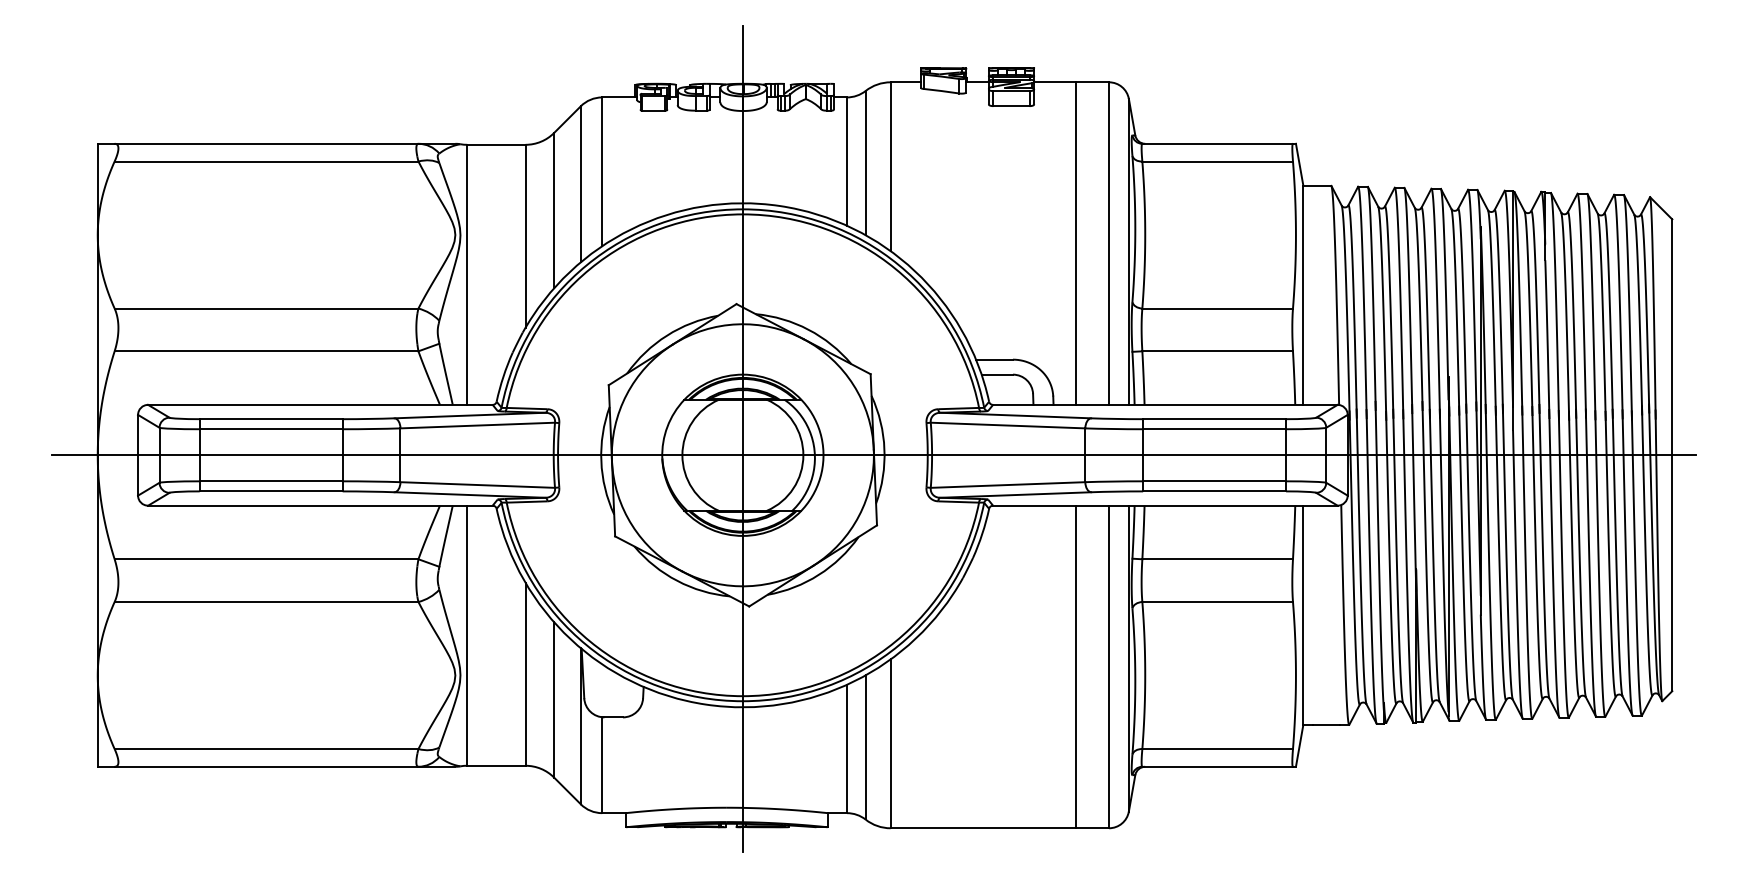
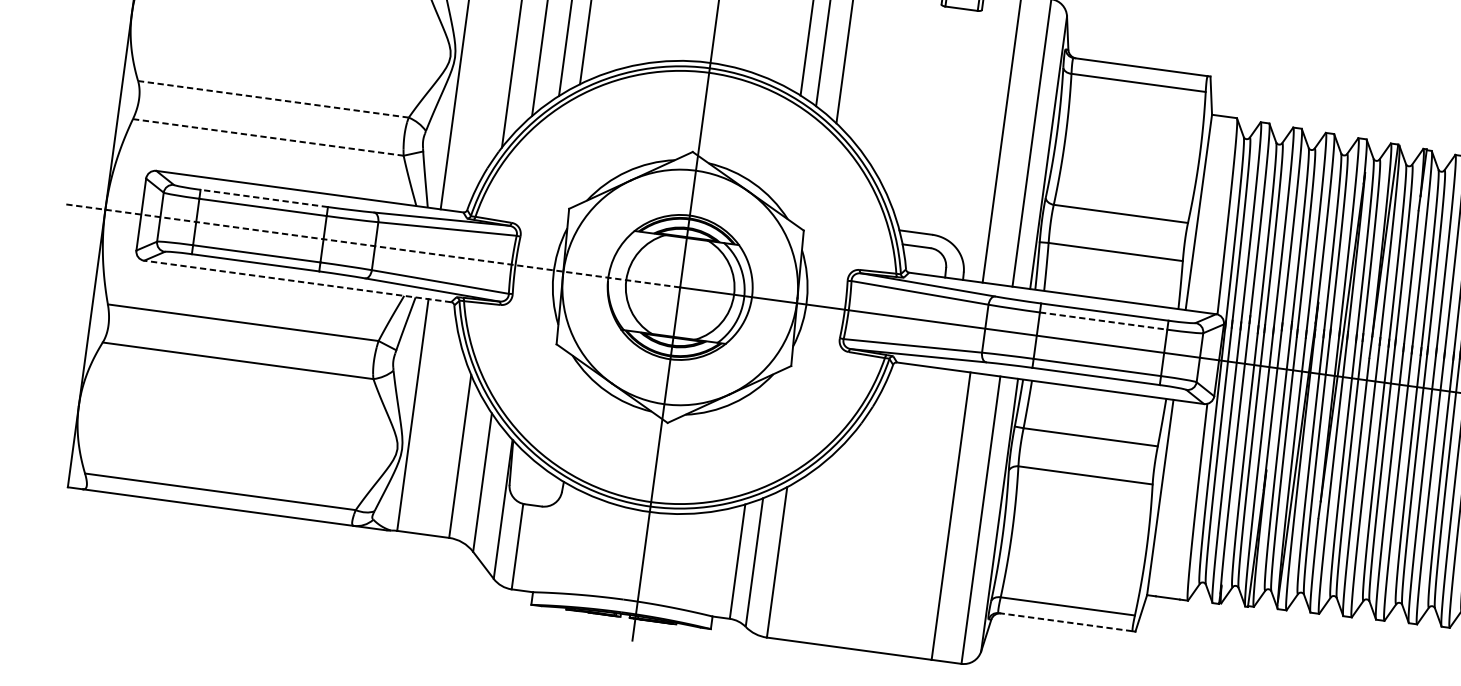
line: (266, 308) -> (273, 99), solid -> dashed
line: (266, 351) -> (268, 137), solid -> dashed
line: (270, 419) -> (263, 198), solid -> dashed
line: (1215, 429) -> (1104, 321), solid -> dashed
line: (397, 455) -> (372, 246), solid -> dashed
line: (319, 505) -> (296, 281), solid -> dashed
line: (1218, 766) -> (1066, 622), solid -> dashed

